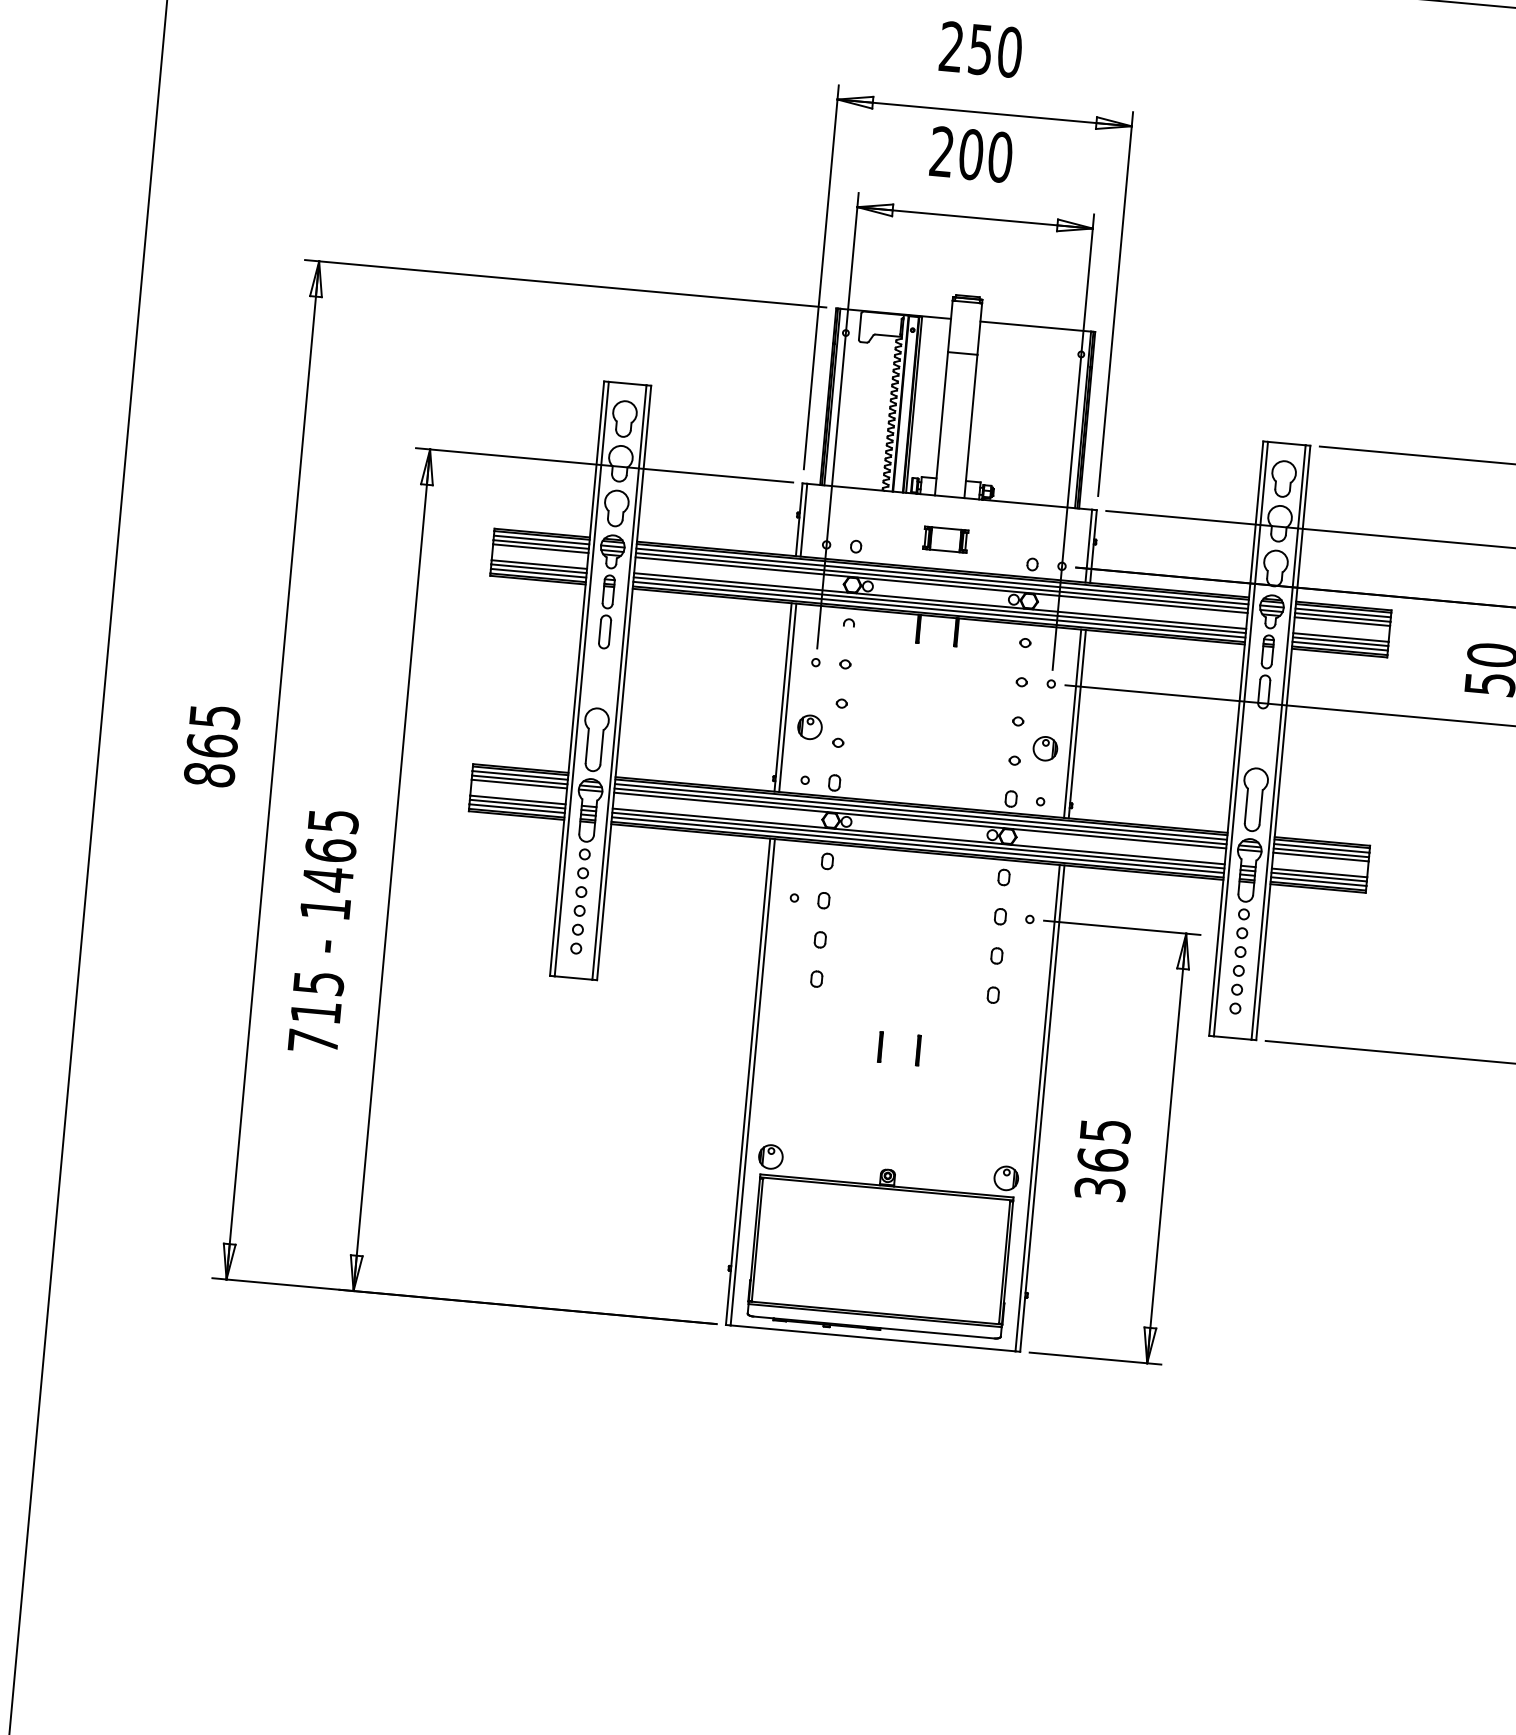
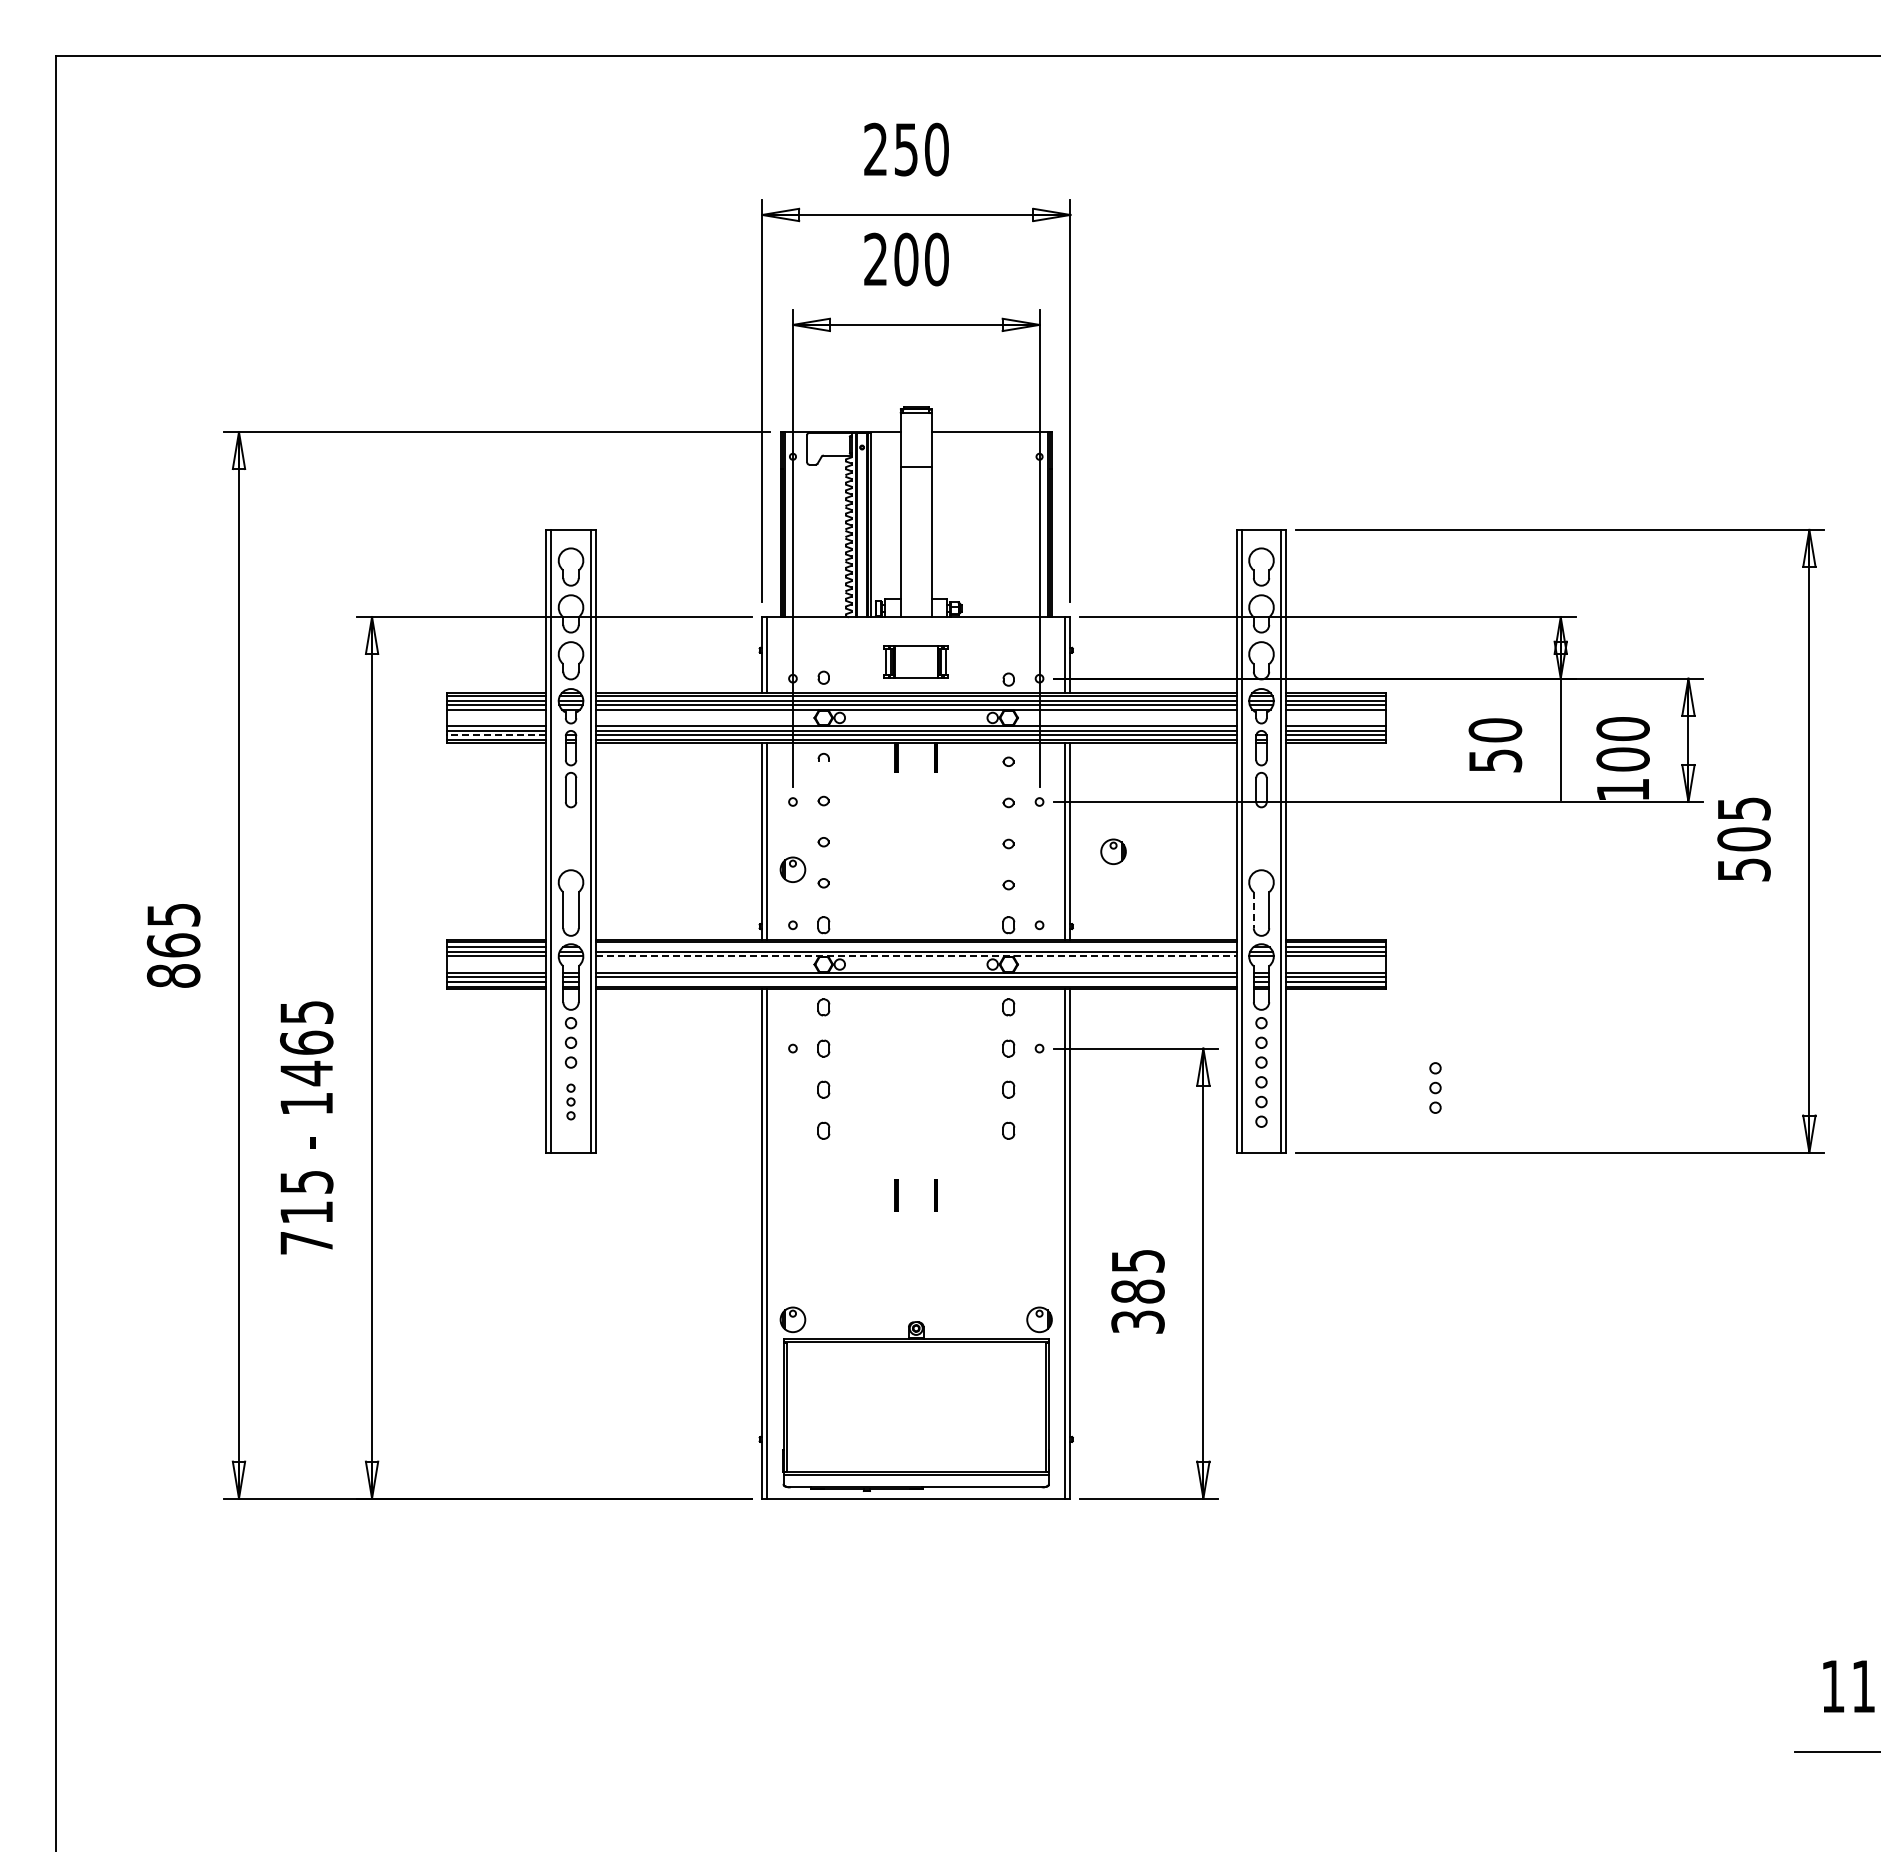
part: (946, 539) -> (916, 661), size x1.4
line: (538, 573) -> (496, 735), solid -> dashed
part: (1045, 748) -> (1113, 851), moved
line: (1246, 806) -> (1253, 910), solid -> dashed
line: (920, 812) -> (915, 947), removed
line: (920, 820) -> (916, 956), solid -> dashed
line: (917, 844) -> (915, 981), removed
part: (577, 929) -> (570, 1101), size x0.7
part: (1404, 990) -> (1435, 1087), added
text: (1102, 1159) -> (1137, 1291), 365 -> 385

